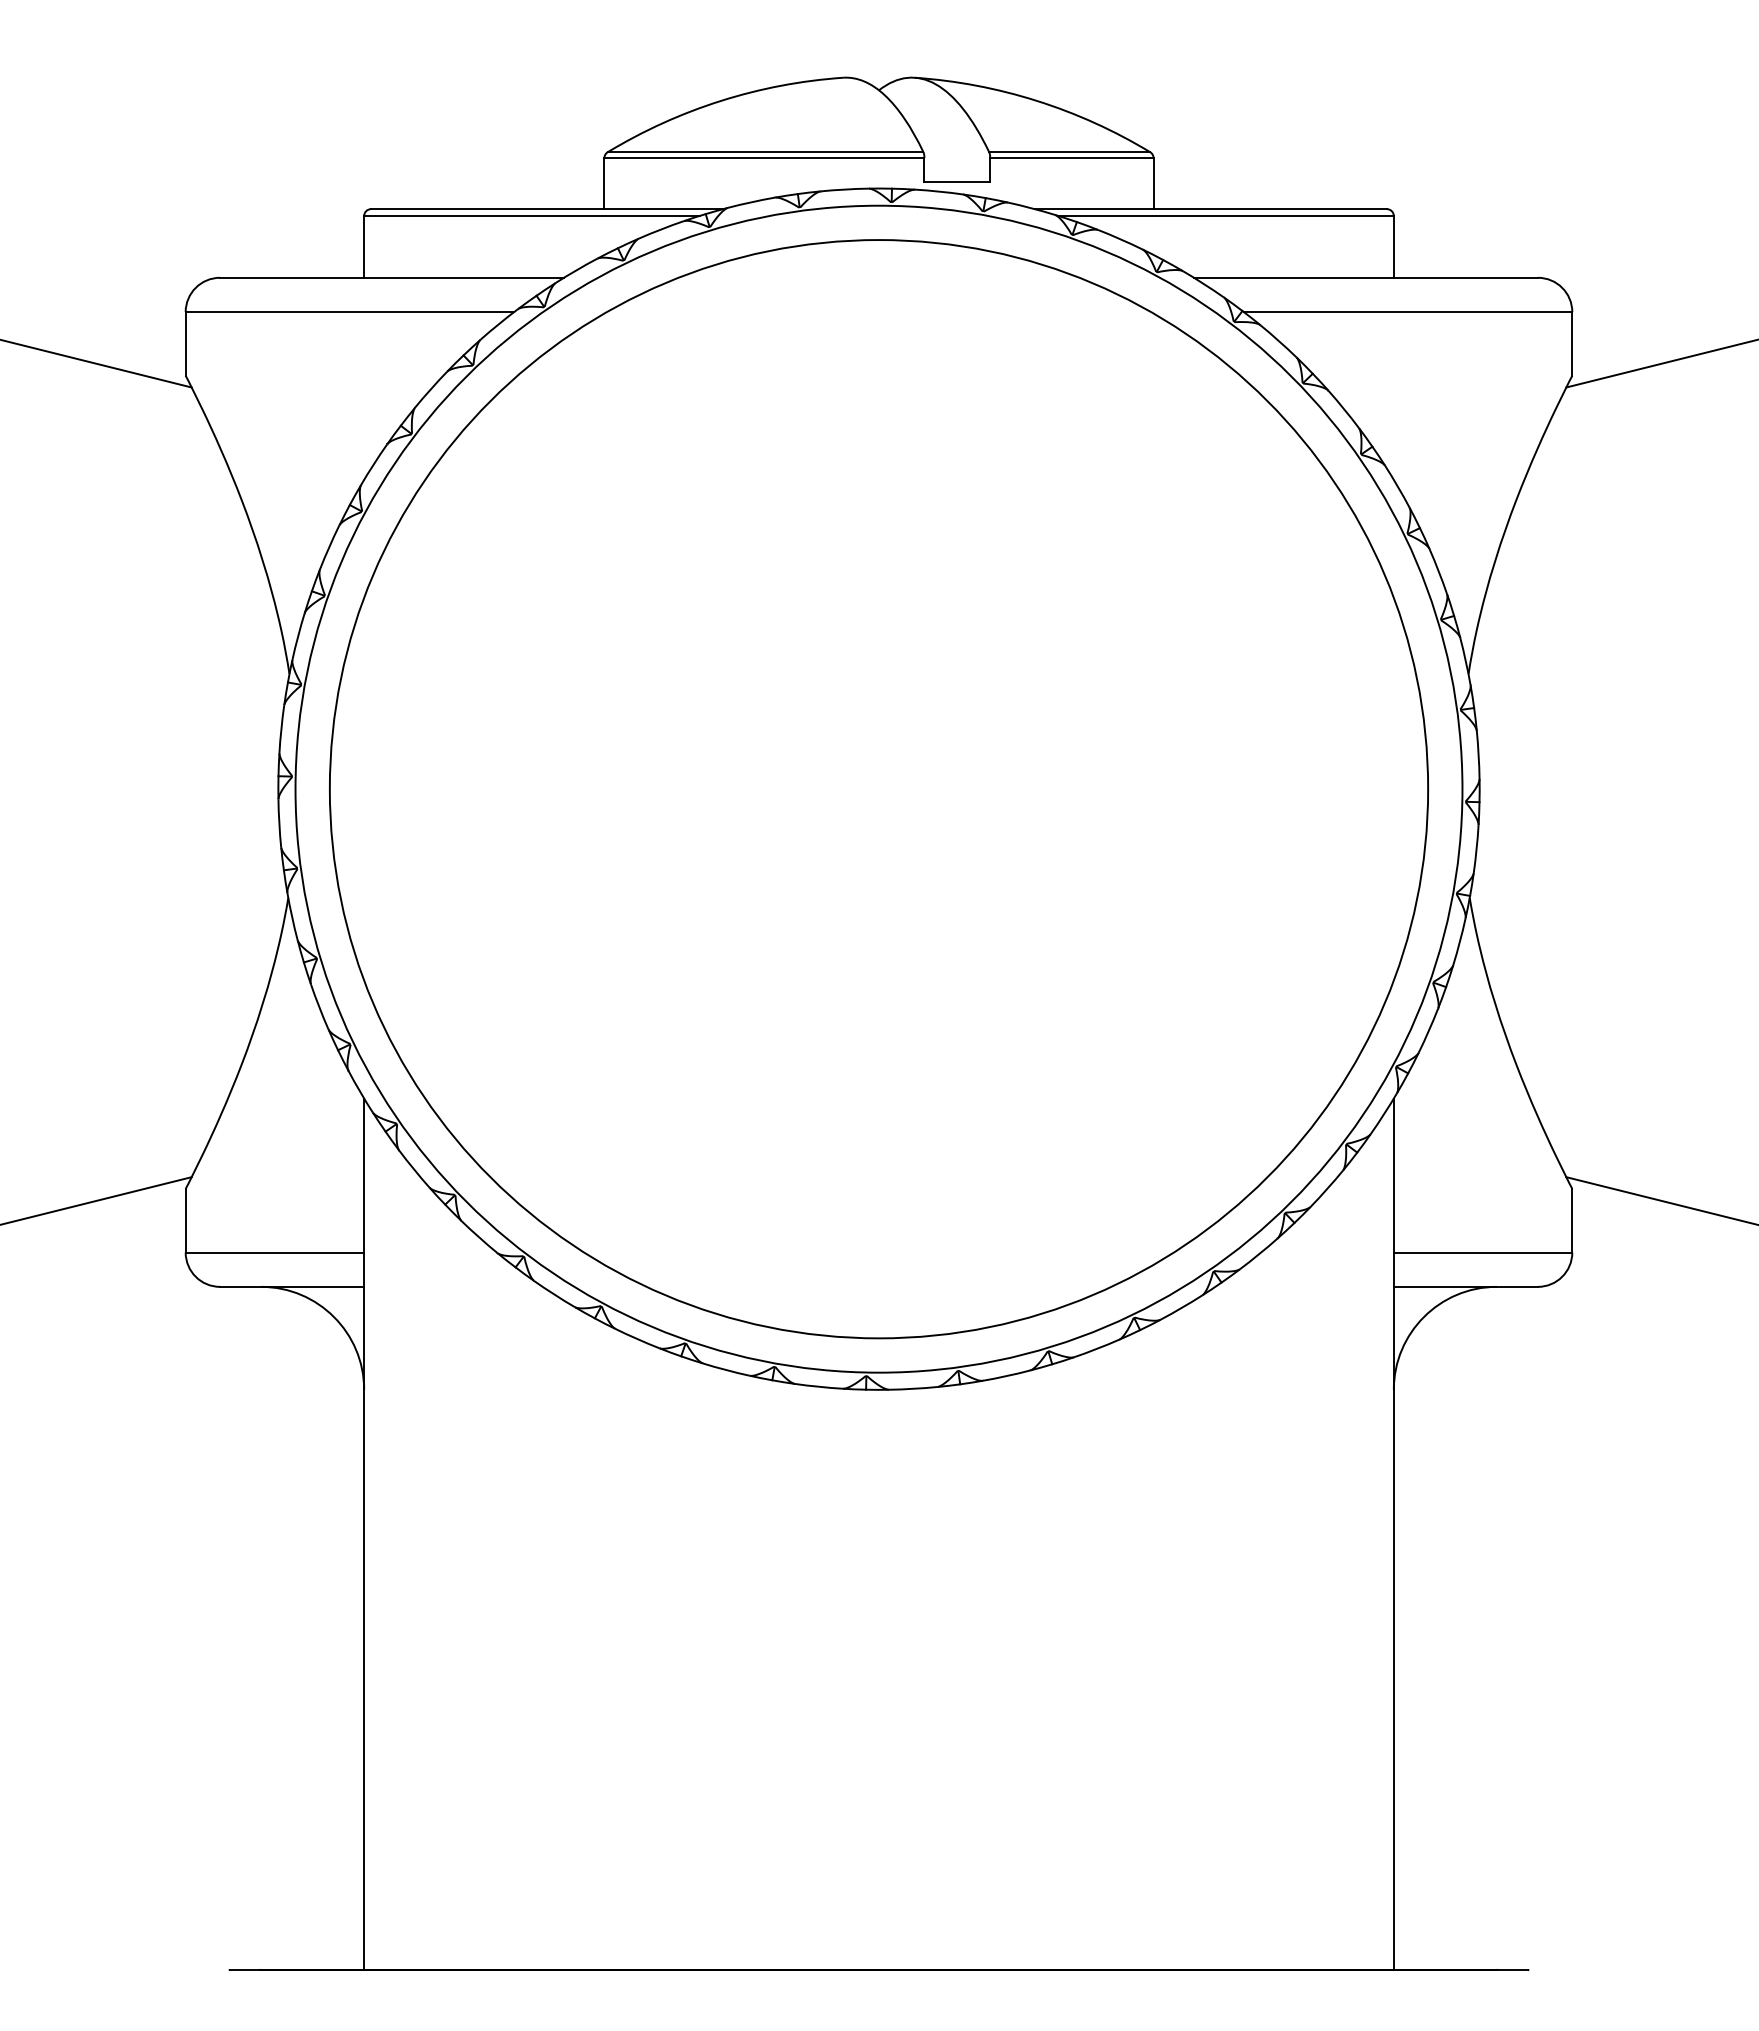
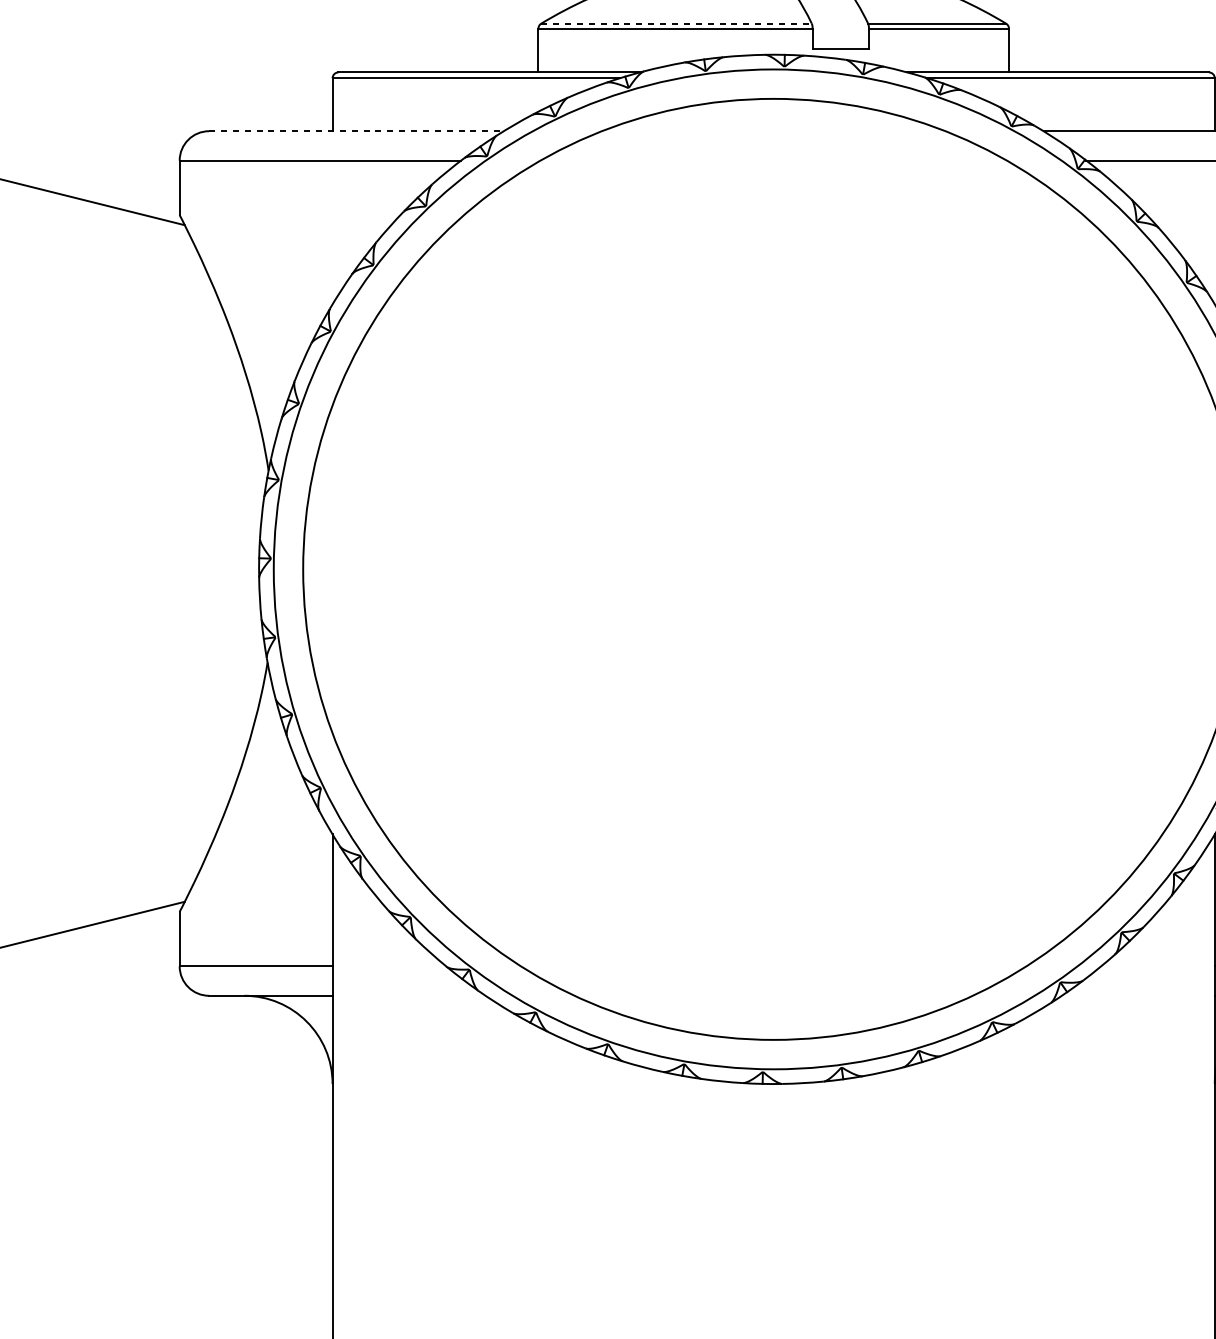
line: (765, 152) -> (676, 23), solid -> dashed
line: (392, 277) -> (356, 130), solid -> dashed

